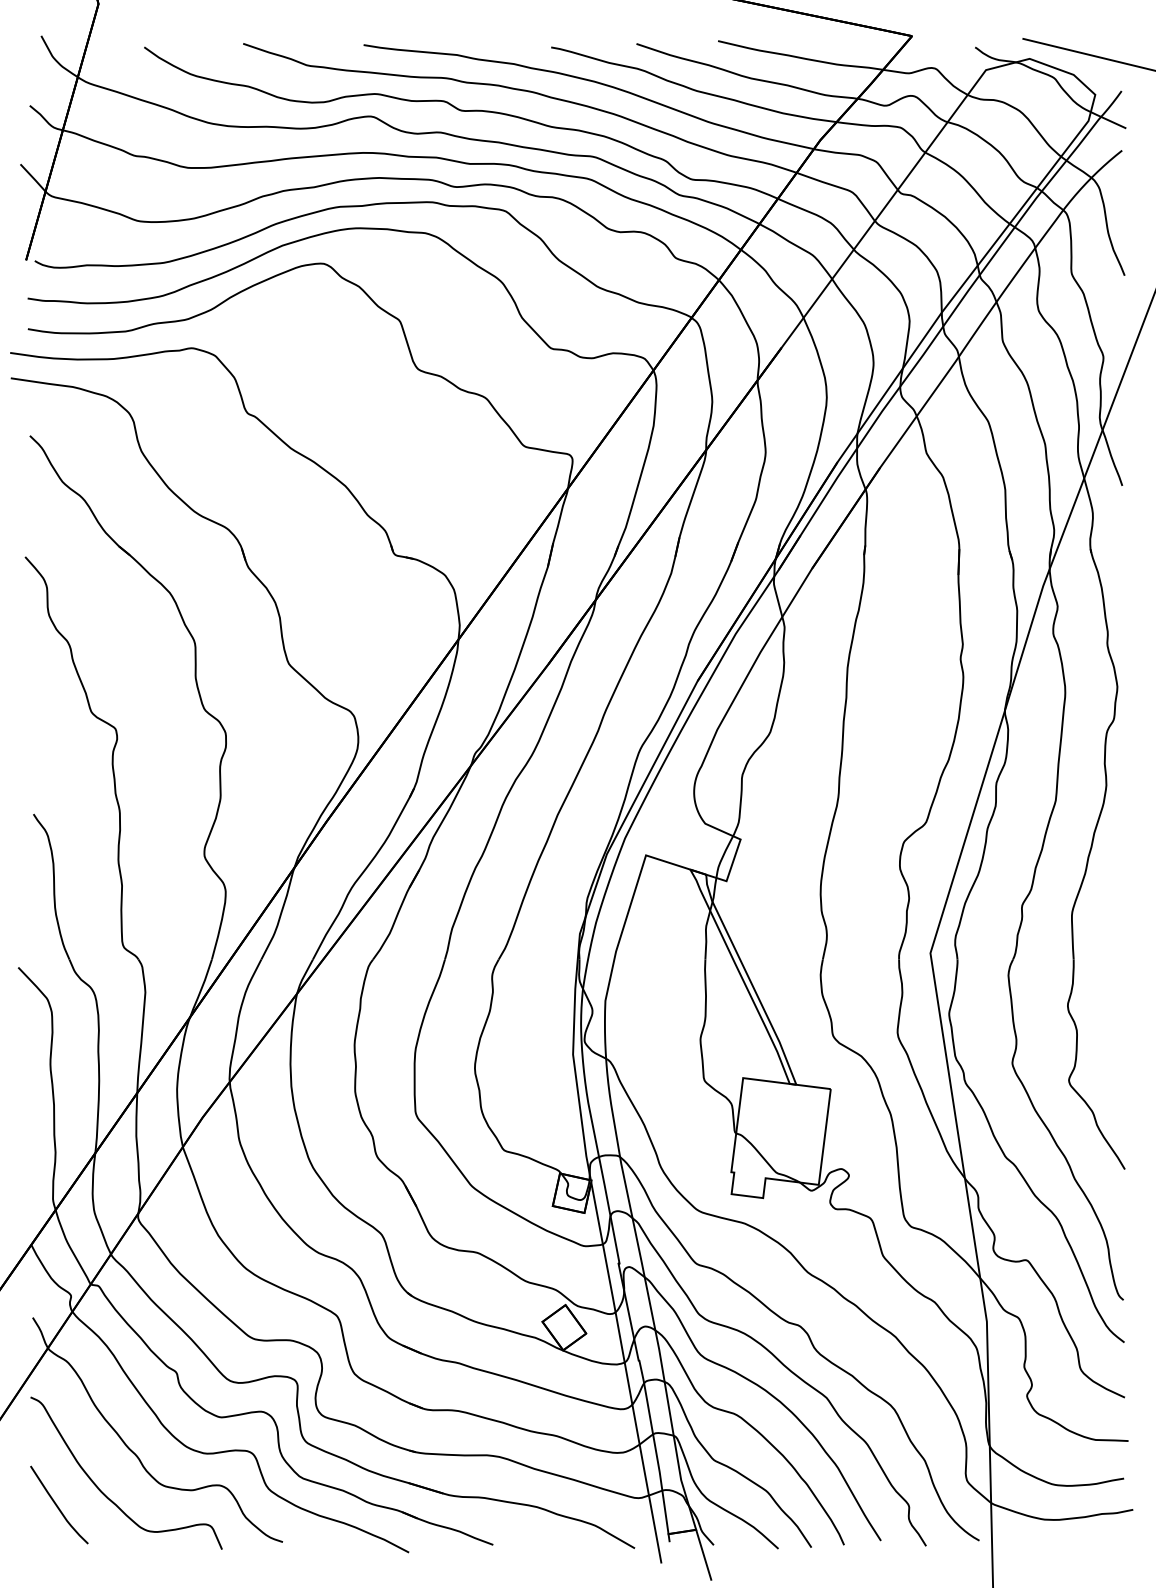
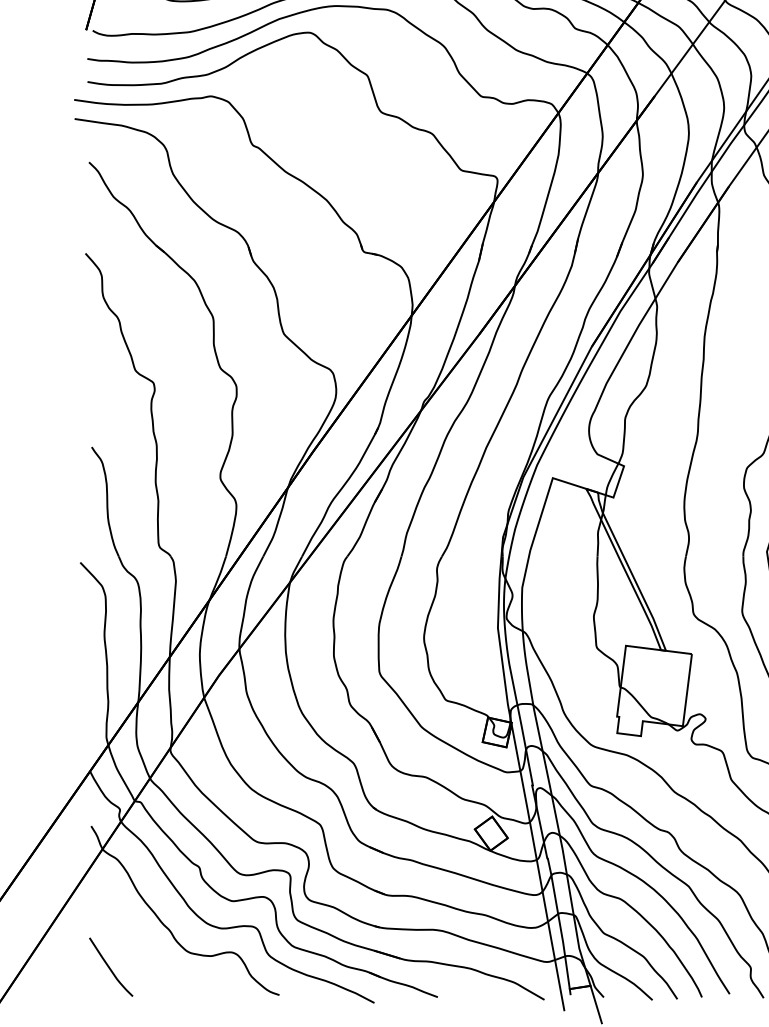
curve: (104, 1493) -> (145, 958), removed

